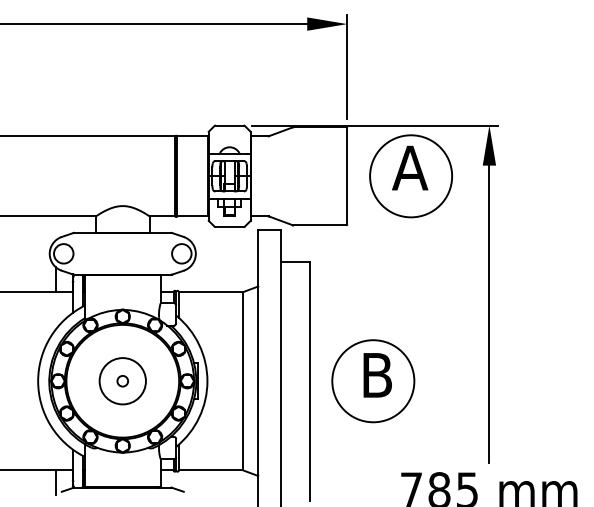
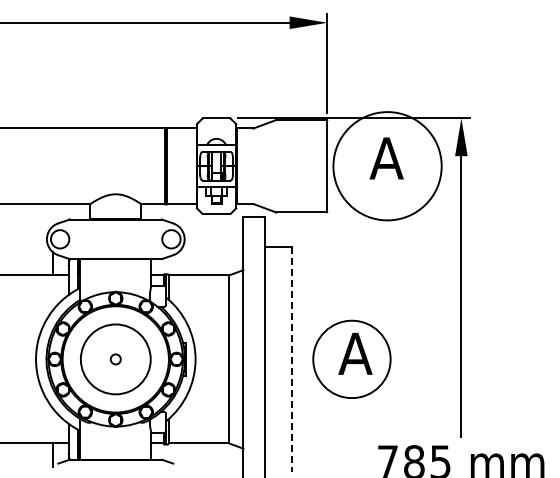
circle: (411, 175) -> (387, 165), size x1.4
text: (377, 374) -> (355, 353), B -> A
circle: (122, 381) -> (115, 359), size x1.6
line: (310, 381) -> (292, 359), solid -> dashed

